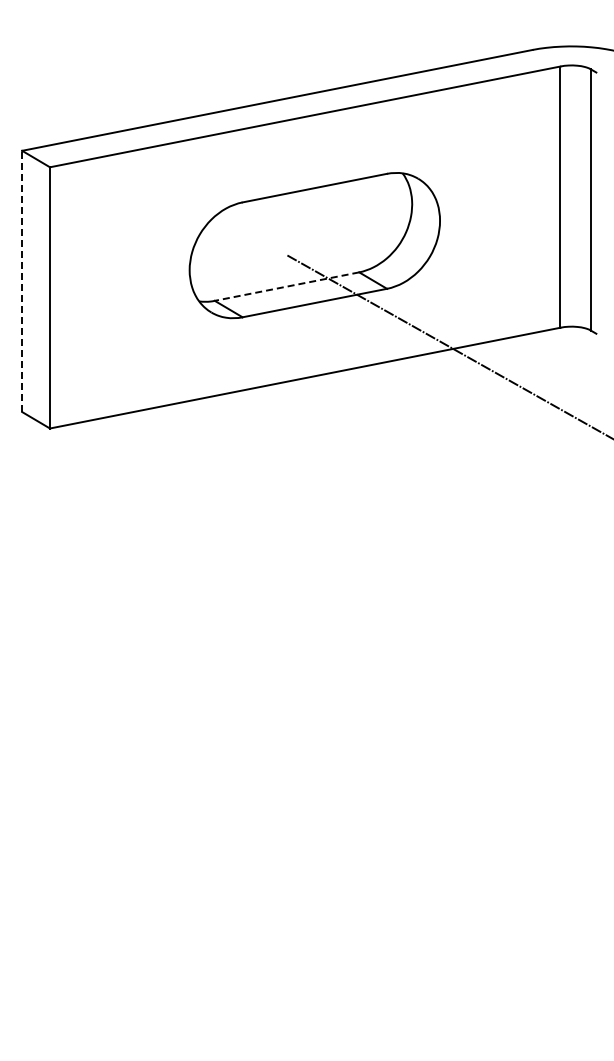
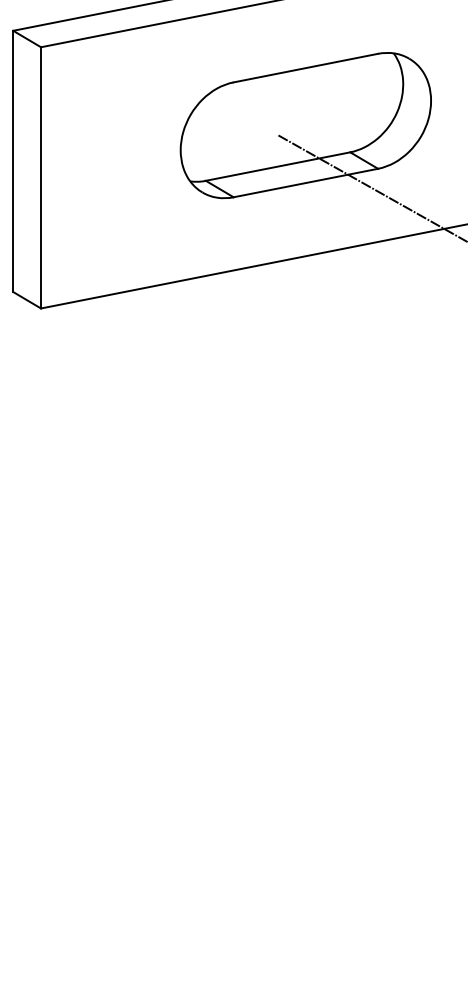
line: (22, 281) -> (13, 161), dashed -> solid
line: (287, 286) -> (278, 166), dashed -> solid

